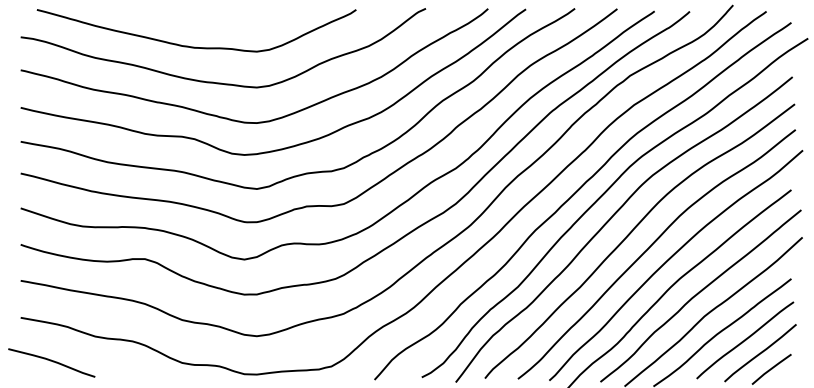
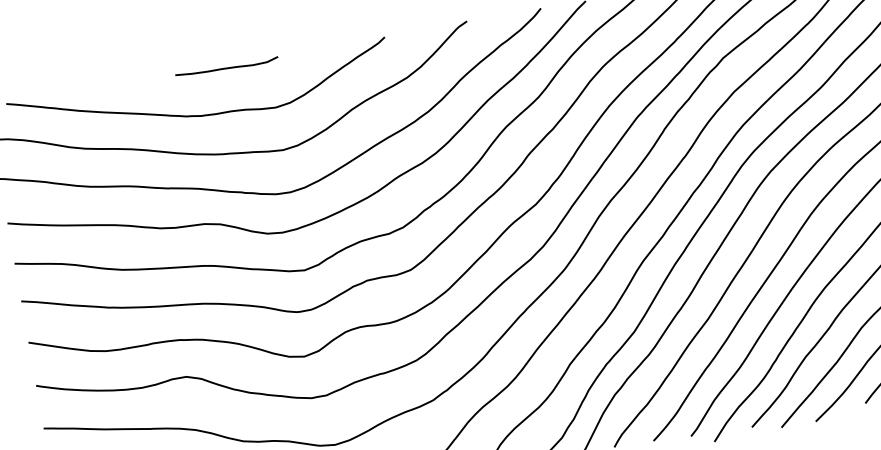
curve: (222, 11) -> (226, 67), added

